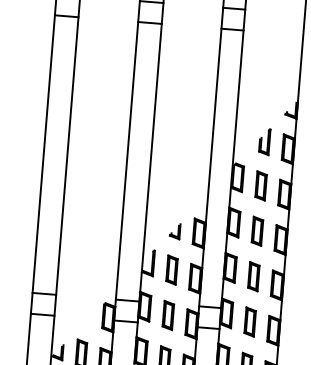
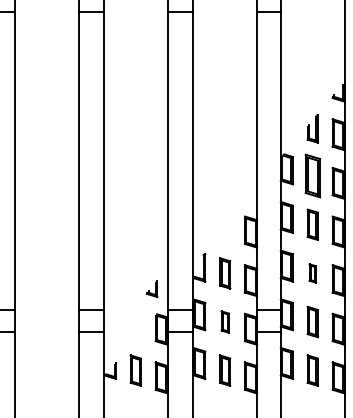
part: (260, 186) -> (312, 176), size x1.4
part: (175, 231) -> (152, 288), moved
part: (253, 276) -> (312, 273), size x0.6
part: (168, 315) -> (225, 321), size x0.7

